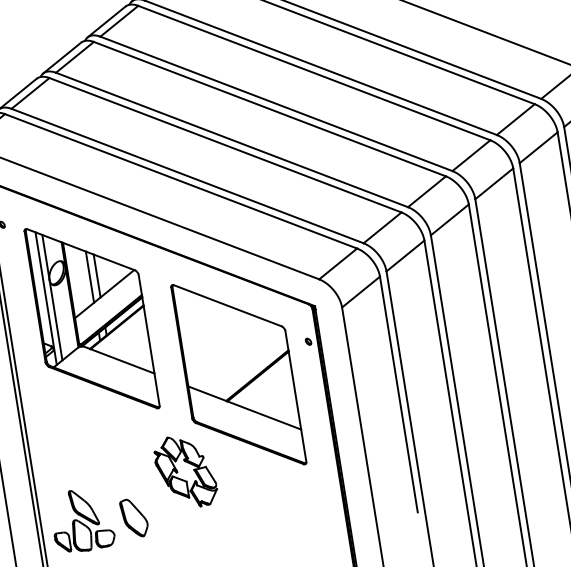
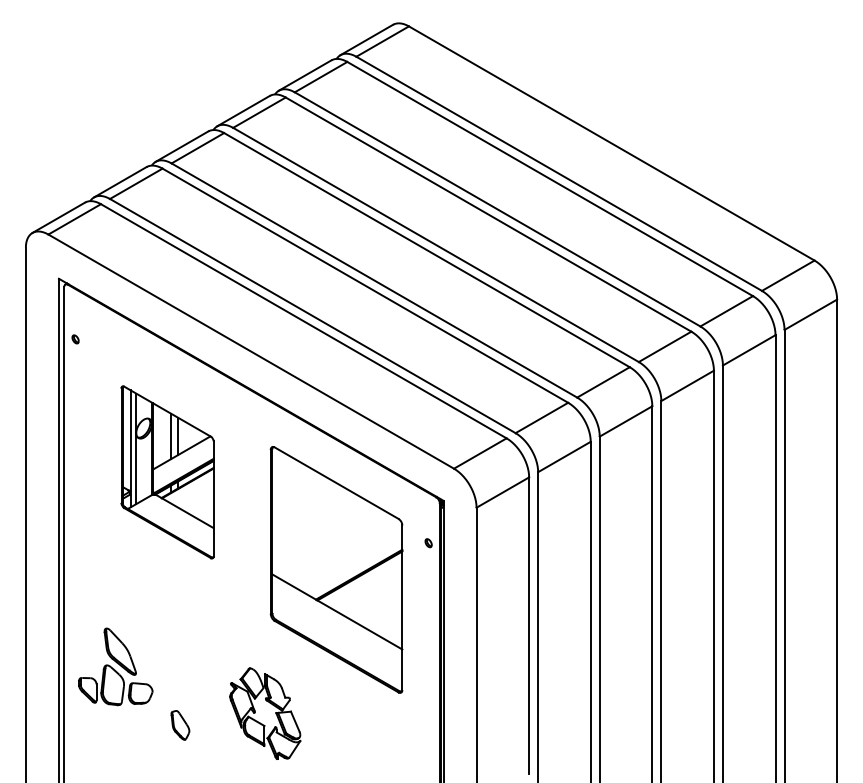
part: (92, 318) -> (167, 472), size x0.7
part: (177, 472) -> (255, 713), moved
part: (134, 518) -> (180, 725), size x0.6
part: (81, 520) -> (115, 666), moved

